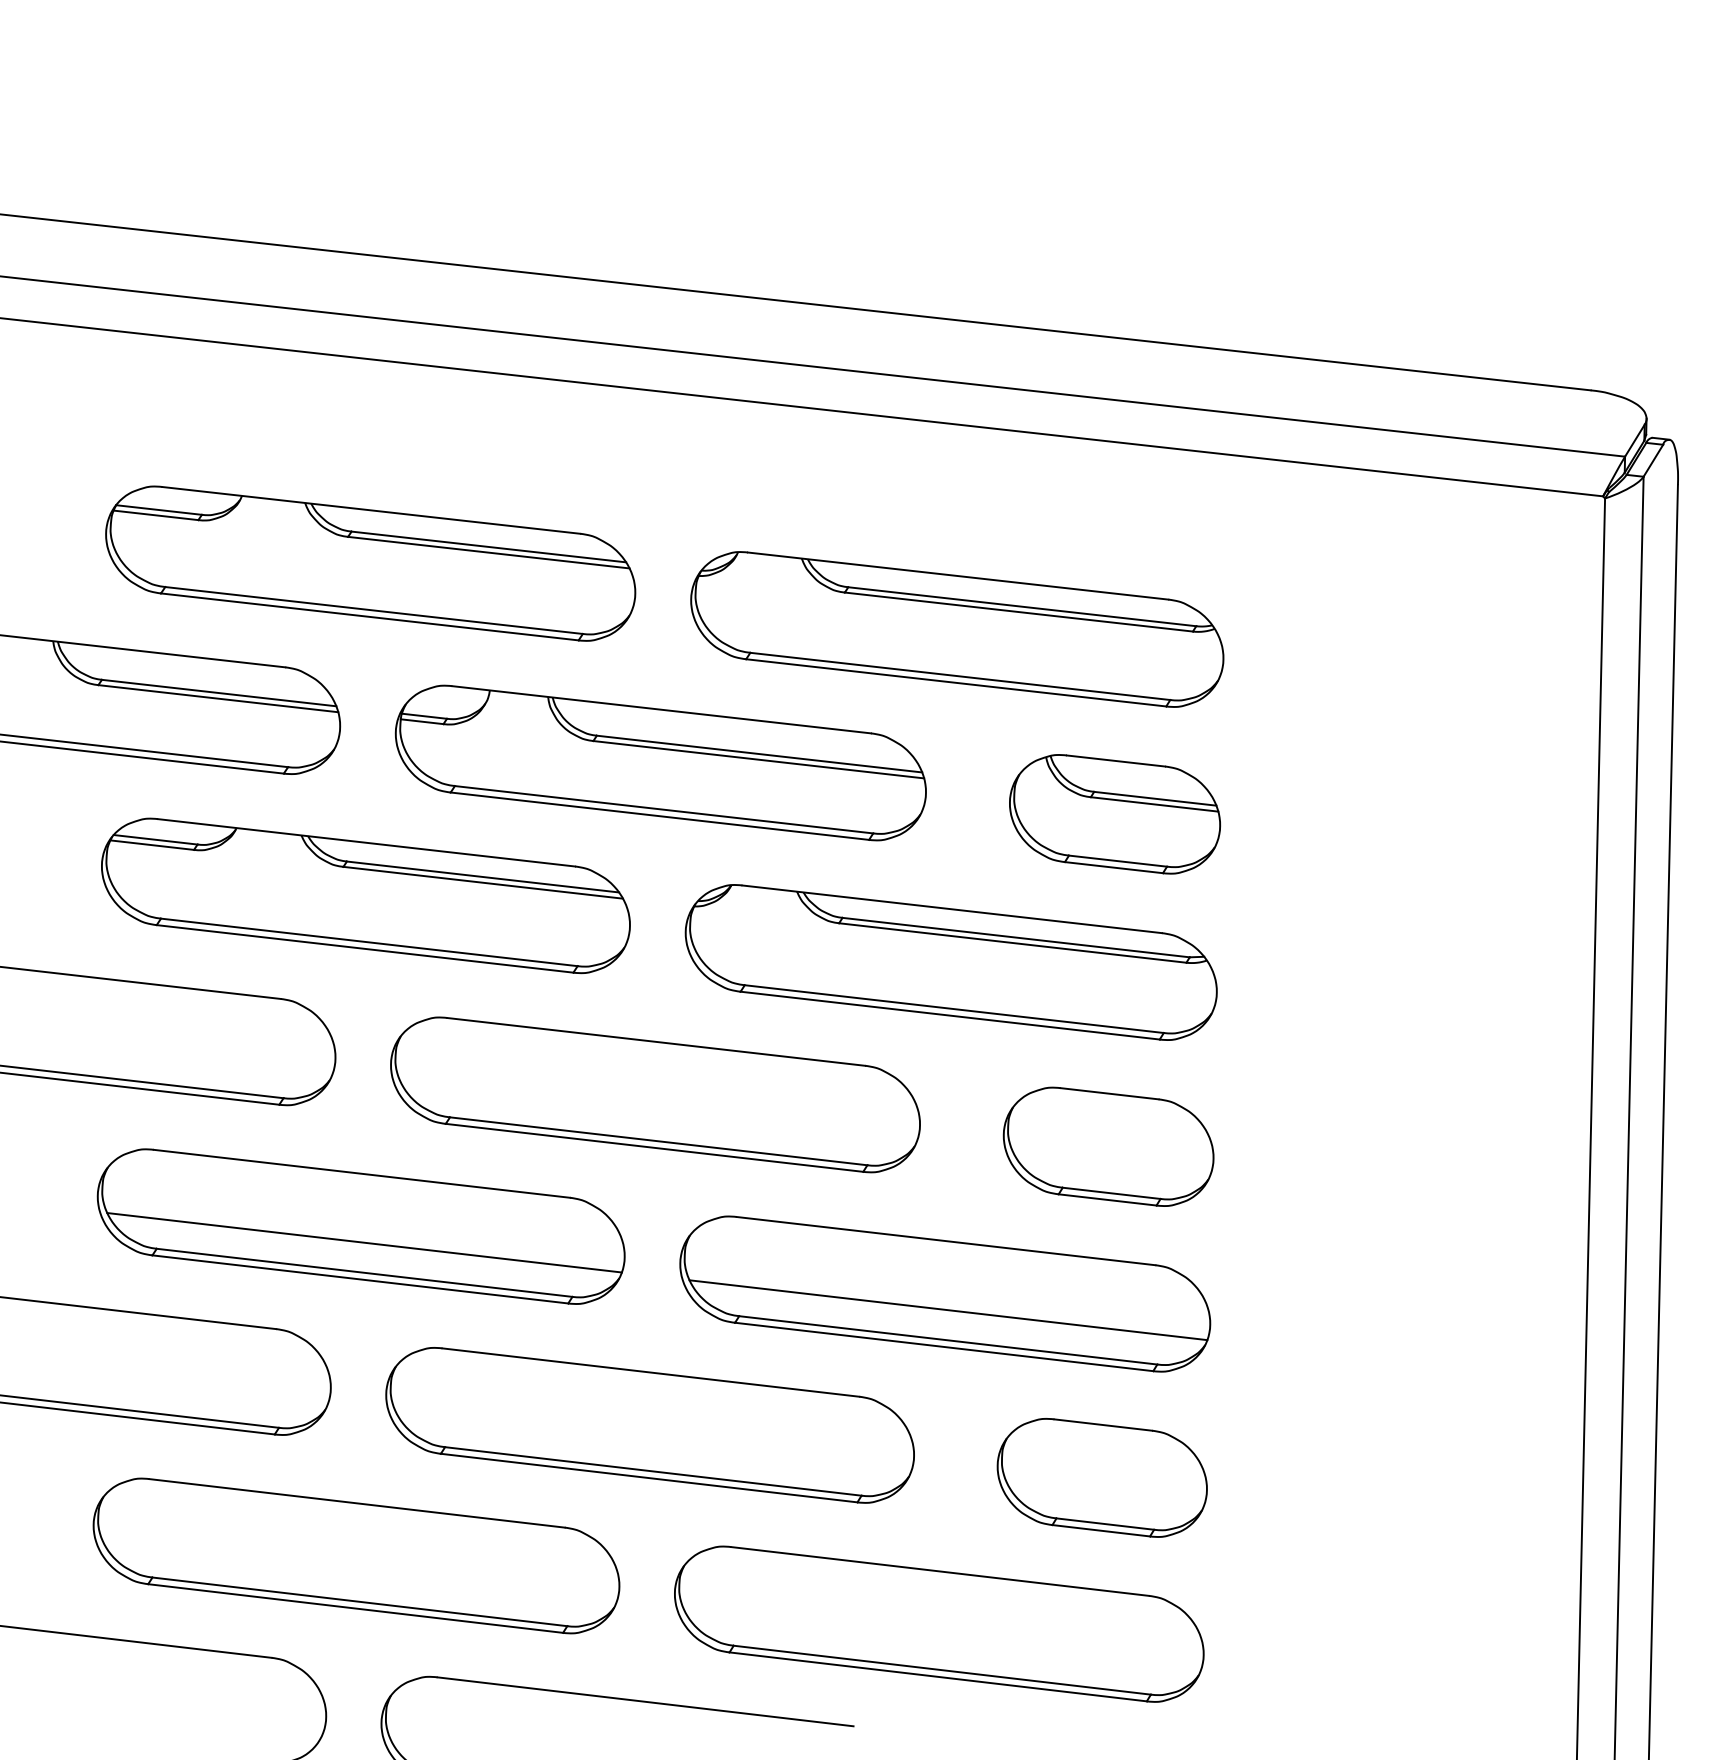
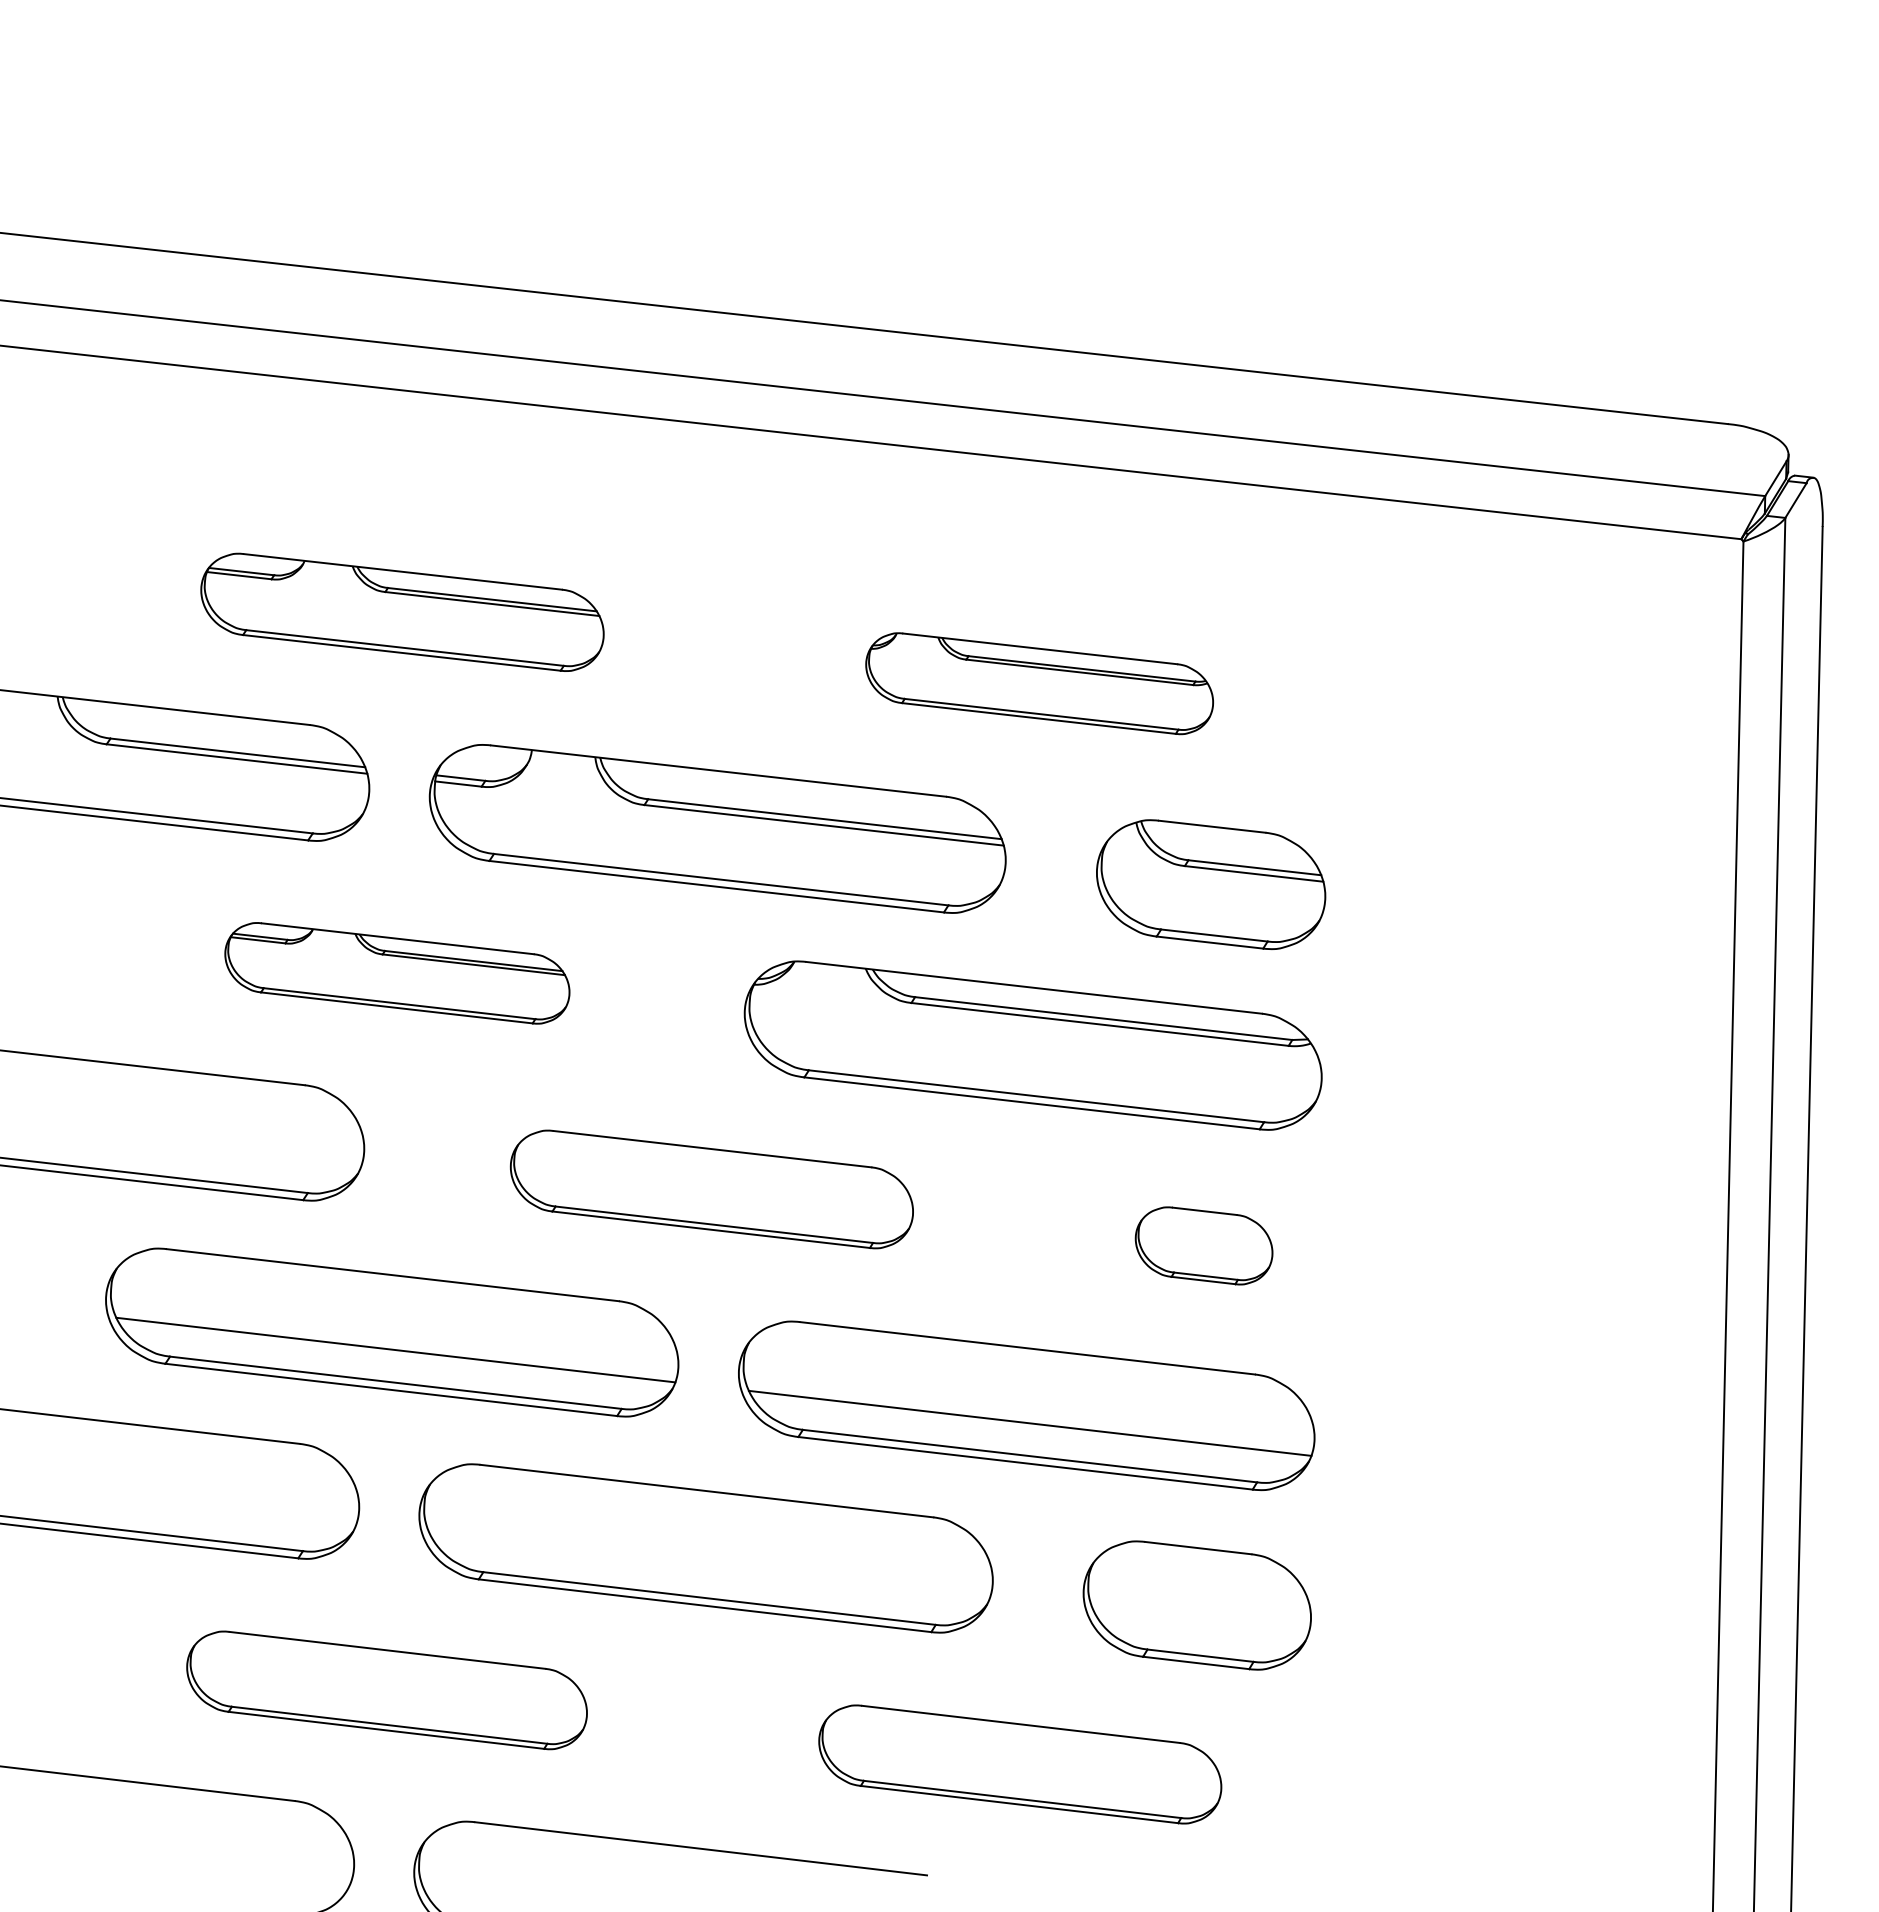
part: (370, 563) -> (402, 612), size x0.7
part: (957, 629) -> (1039, 683), size x0.6
part: (366, 896) -> (397, 973), size x0.6
part: (655, 1094) -> (711, 1189), size x0.7
part: (1108, 1146) -> (1203, 1245), size x0.6
part: (355, 1556) -> (386, 1690), size x0.7
part: (939, 1624) -> (1020, 1764), size x0.7

